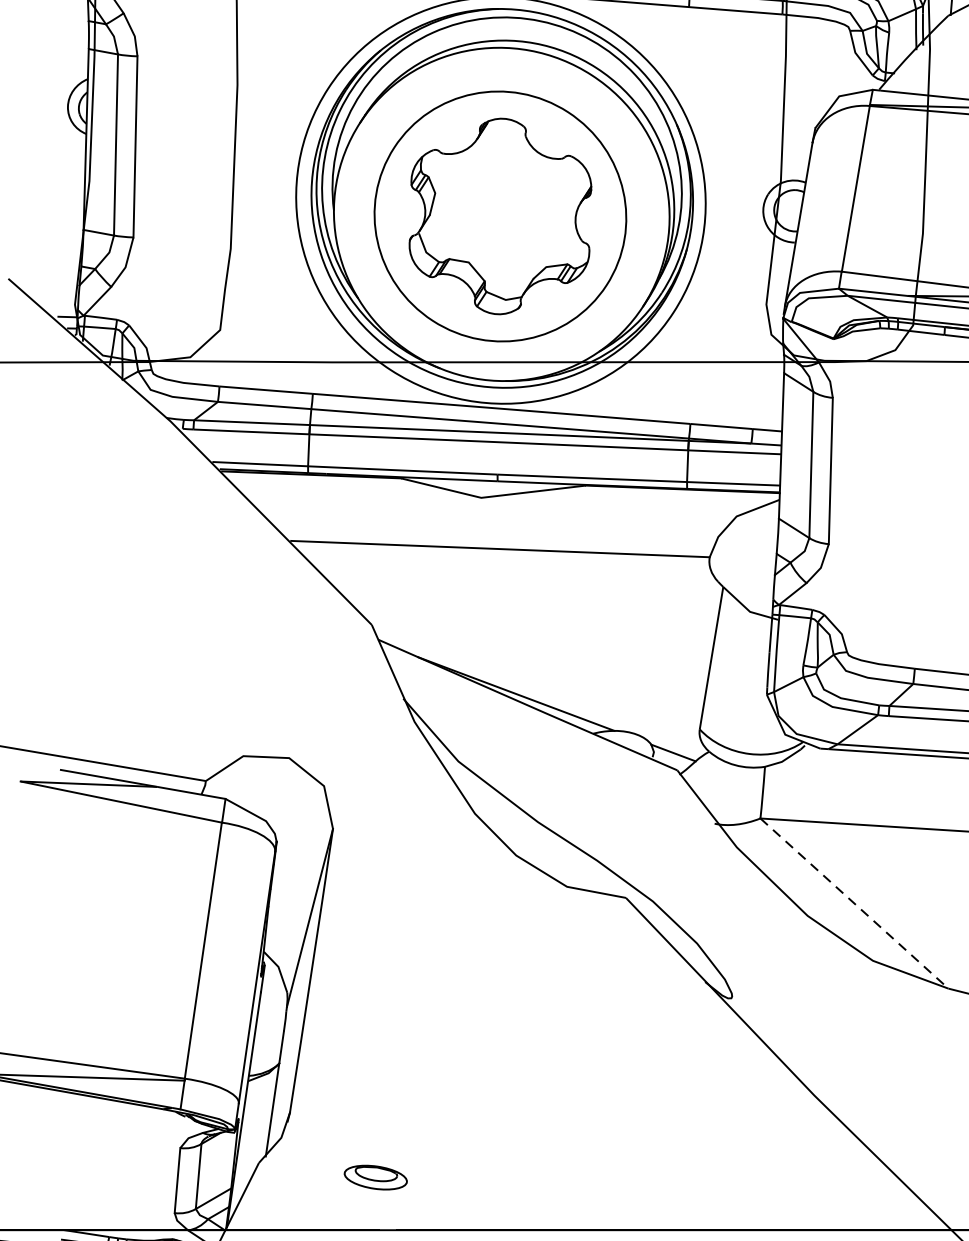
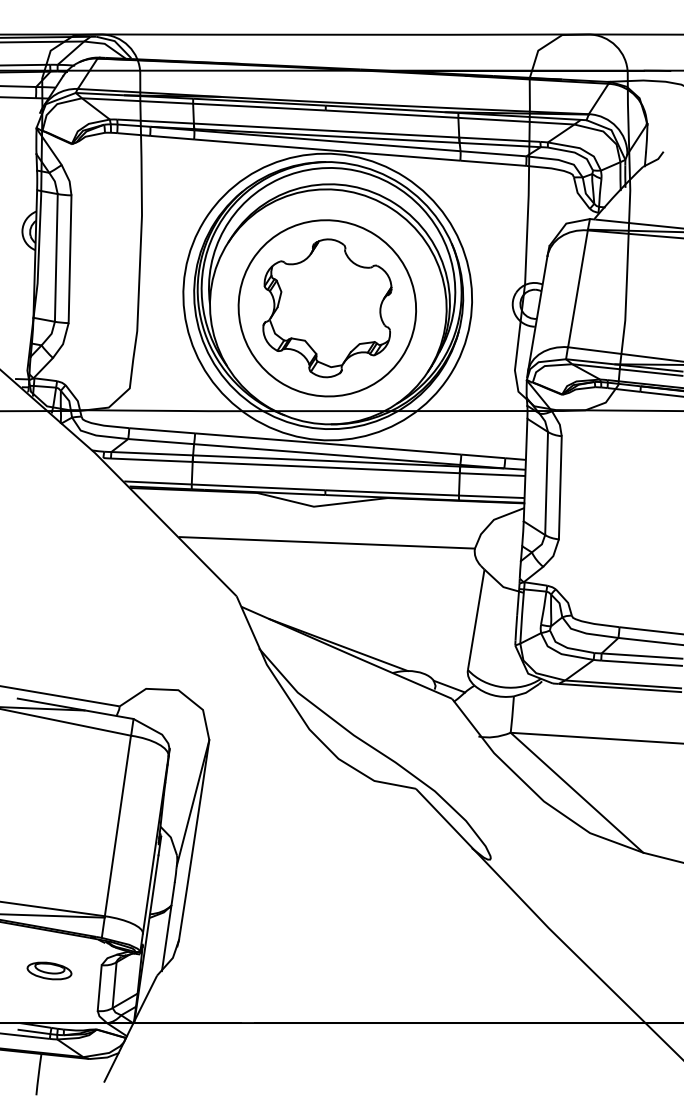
line: (855, 904) -> (577, 793), dashed -> solid
part: (375, 1176) -> (49, 970), moved

